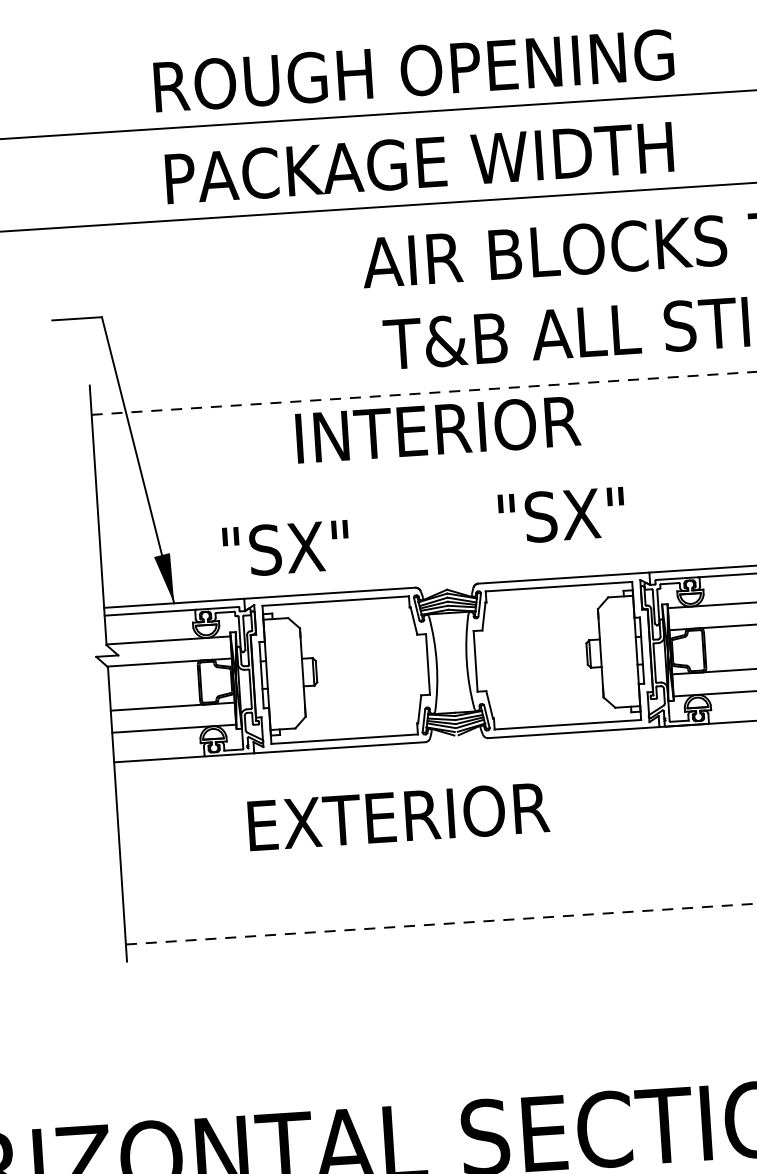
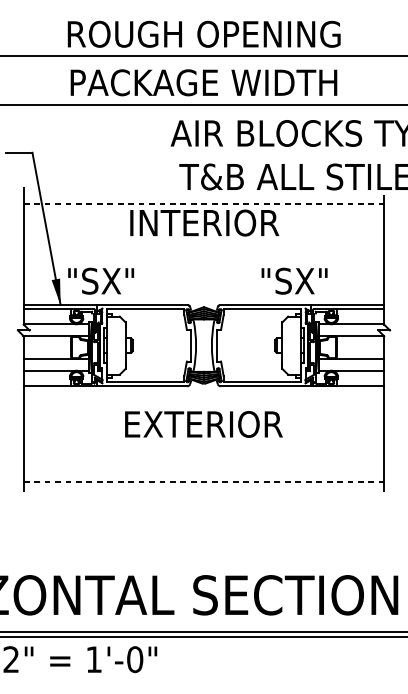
text: (561, 514) -> (294, 280), moved
text: (286, 547) -> (101, 280), moved
text: (397, 816) -> (203, 424), moved

